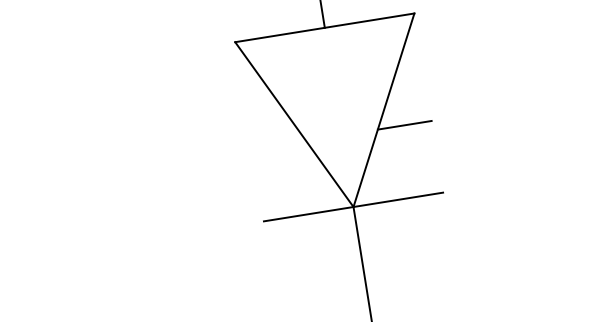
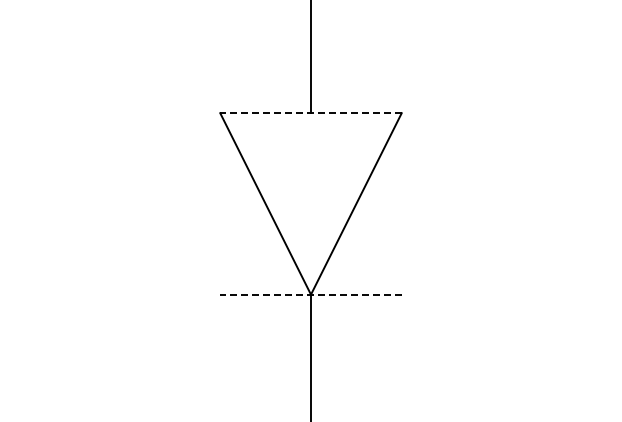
line: (324, 28) -> (310, 113), solid -> dashed
line: (404, 125) -> (374, 222), removed
line: (353, 206) -> (310, 294), solid -> dashed

